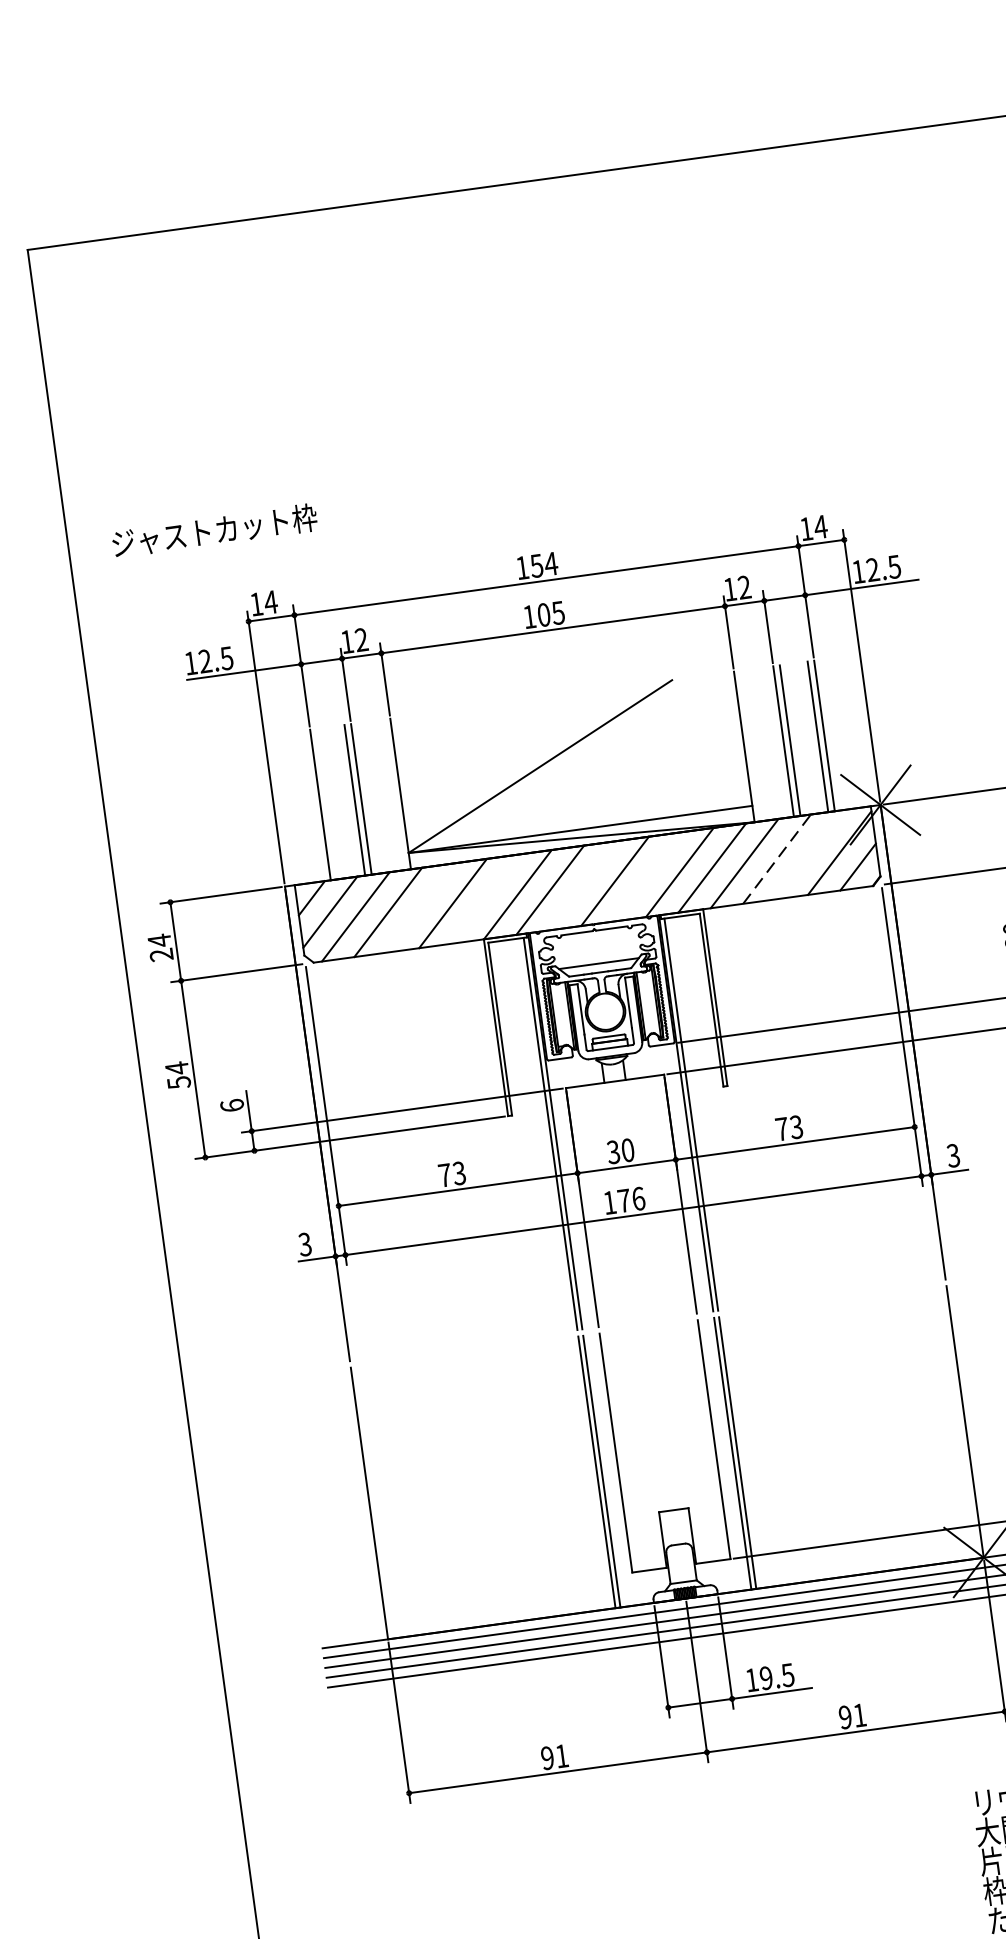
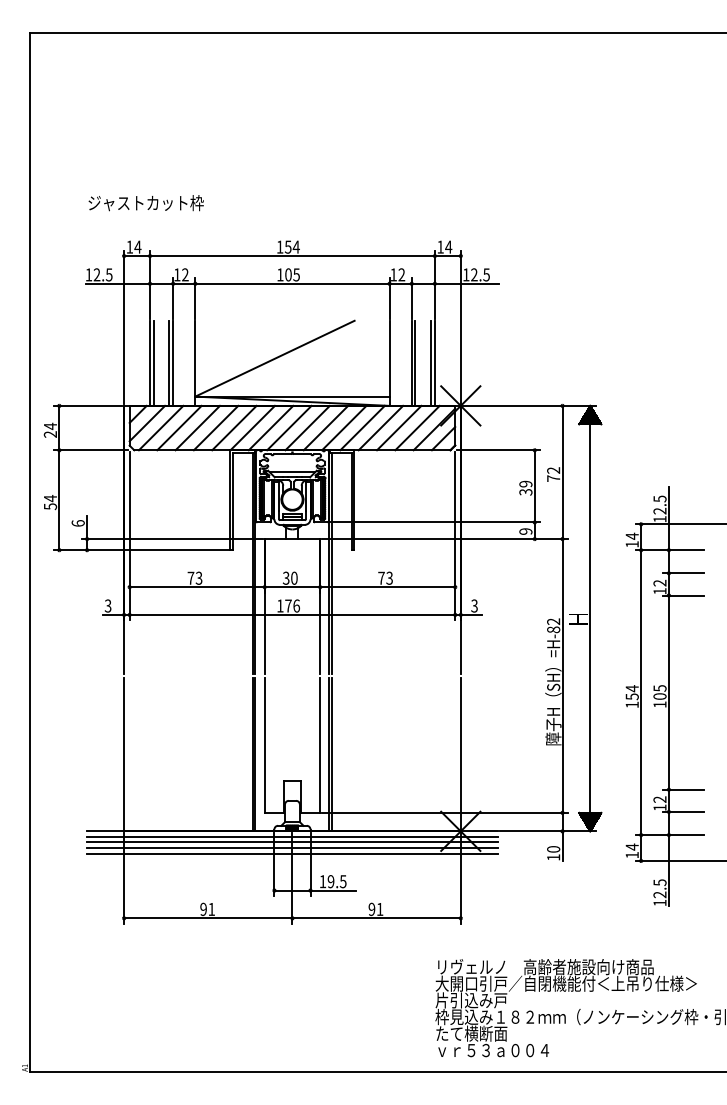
text: (213, 531) -> (145, 203), moved
line: (326, 802) -> (153, 362), added
line: (809, 853) -> (417, 427), added
line: (777, 858) -> (399, 427), dashed -> solid
line: (646, 875) -> (325, 427), added
line: (582, 884) -> (289, 427), added
line: (485, 898) -> (234, 427), added
line: (420, 907) -> (197, 427), added

